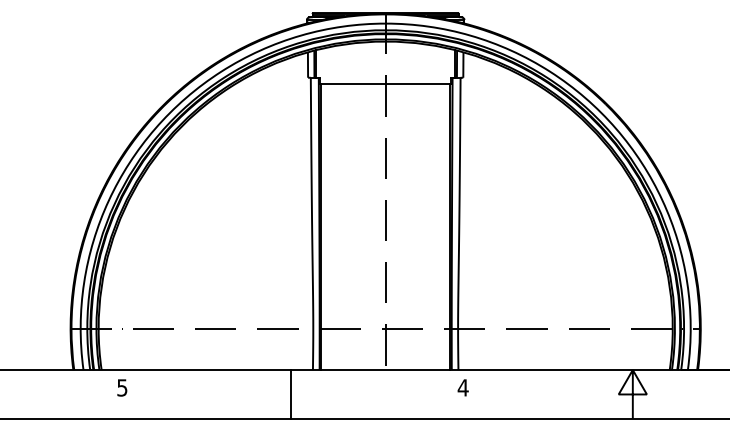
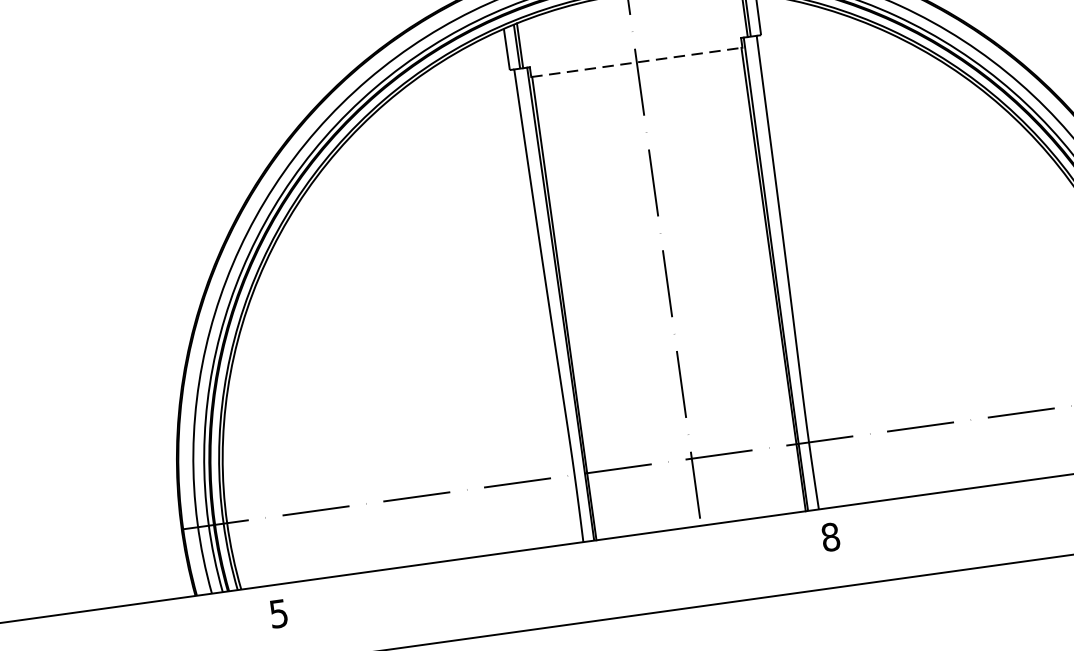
line: (386, 83) -> (638, 61), solid -> dashed
text: (462, 387) -> (829, 536), 4 -> 8
line: (291, 394) -> (554, 586), removed

